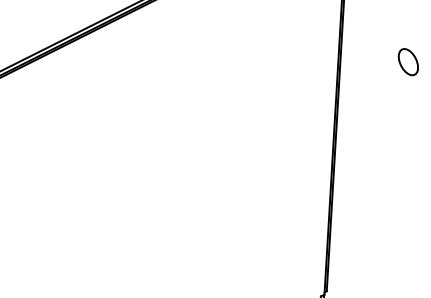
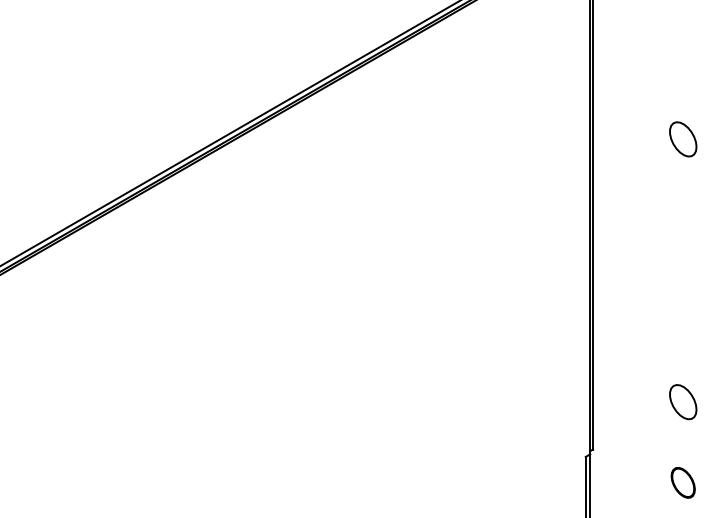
part: (396, 259) -> (683, 402), added

